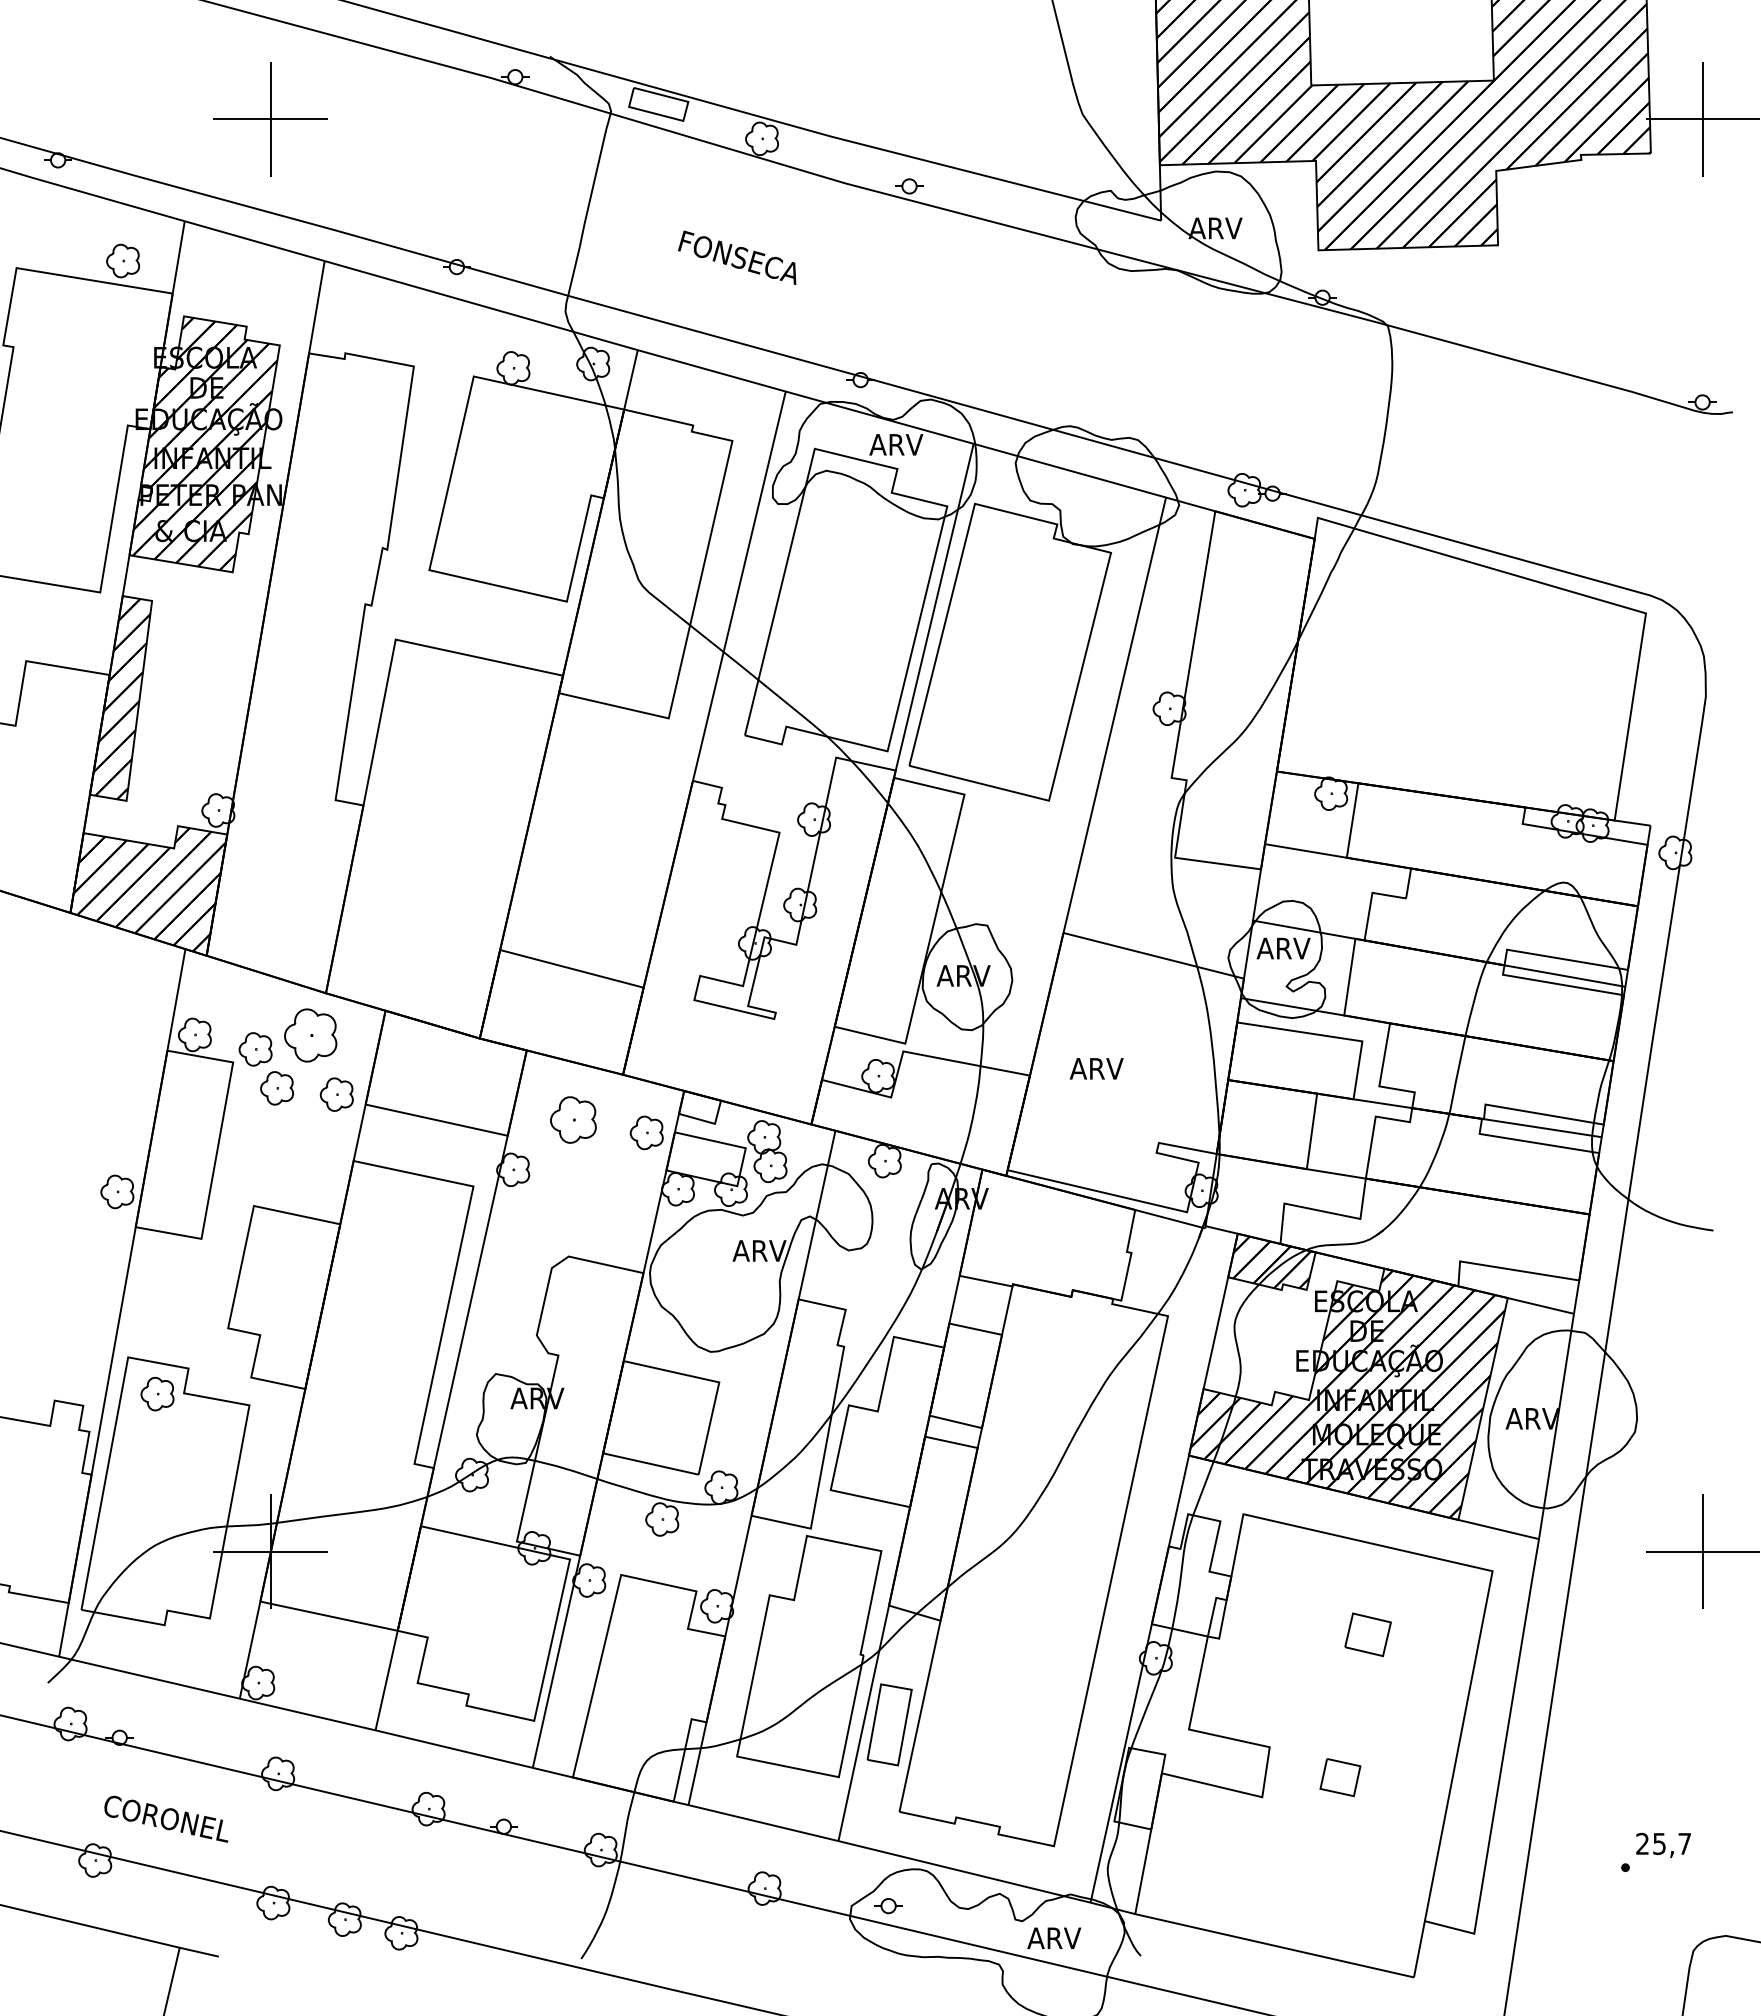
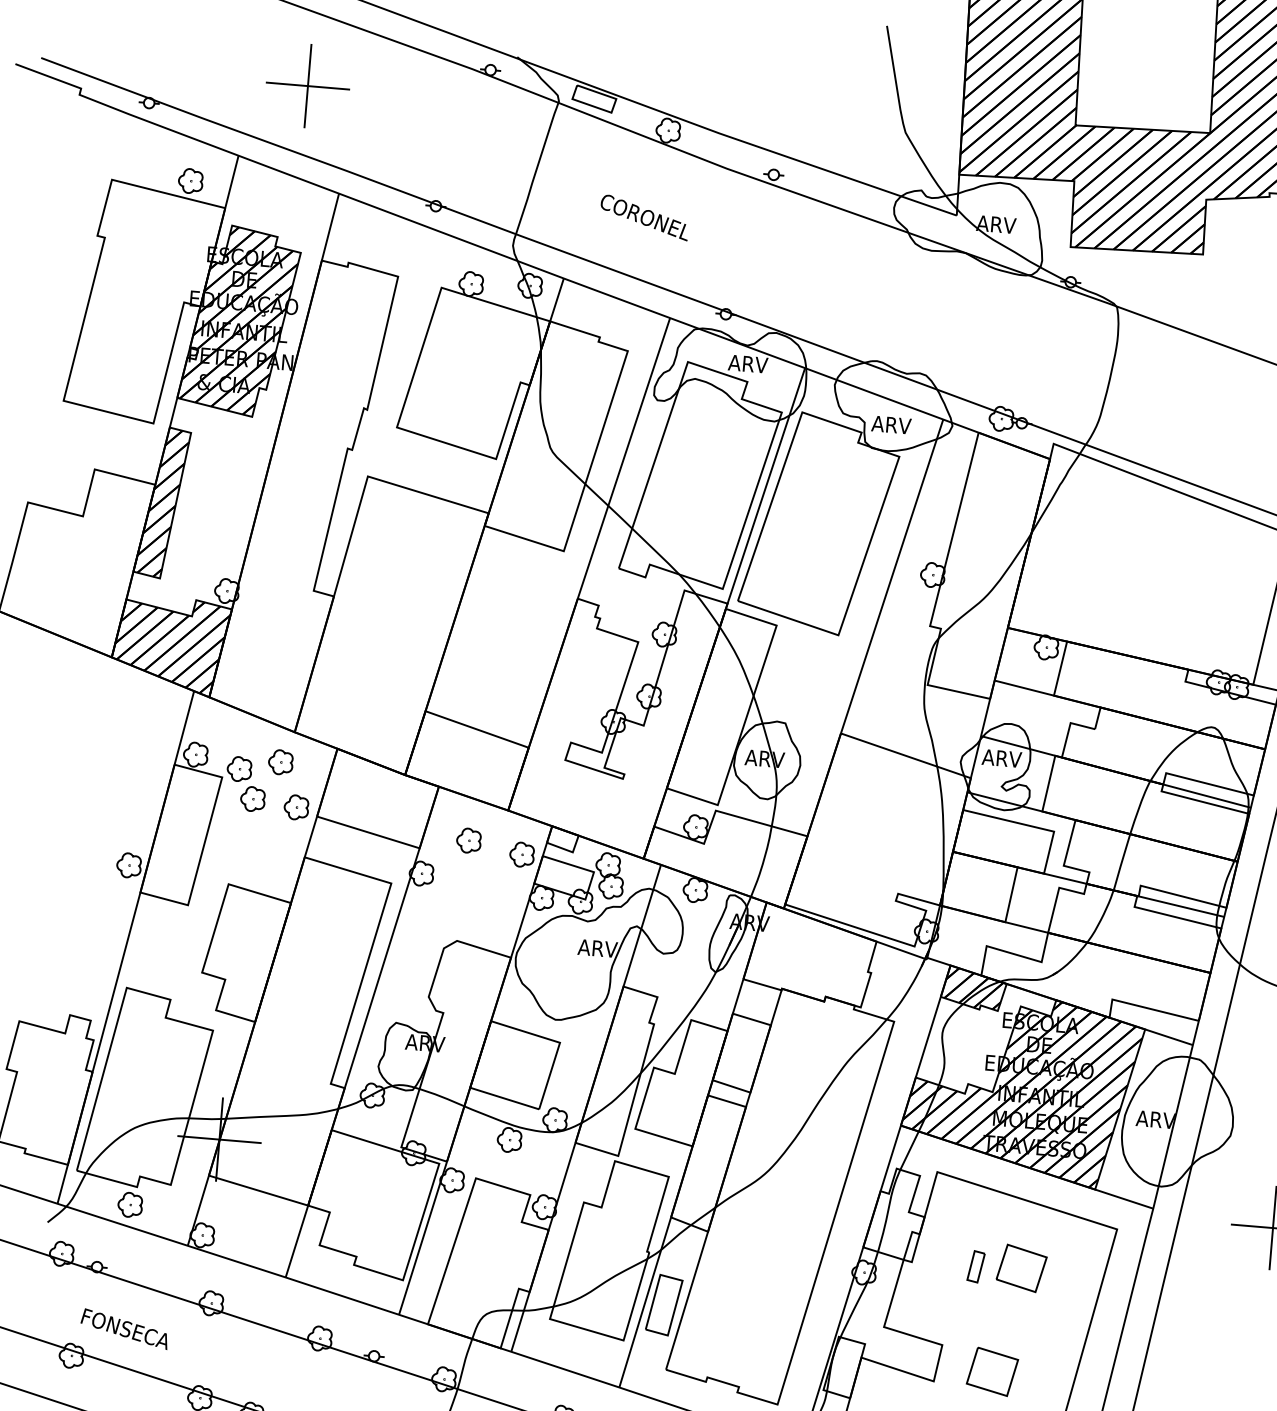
text: (739, 258) -> (644, 217), FONSECA -> CORONEL
part: (310, 1035) -> (280, 762), size x0.62
text: (1096, 1068) -> (891, 424), moved
part: (573, 1119) -> (469, 840), size x0.71
part: (157, 1394) -> (130, 1205), moved
part: (1367, 1634) -> (1021, 1268), size x1.43
part: (1306, 1637) -> (976, 1266), added
part: (1340, 1777) -> (992, 1371), size x1.67
text: (165, 1818) -> (125, 1329), CORONEL -> FONSECA

